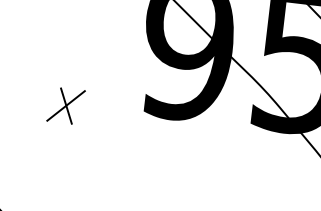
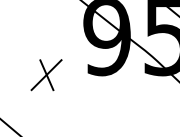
part: (65, 106) -> (46, 75), size x1.67

